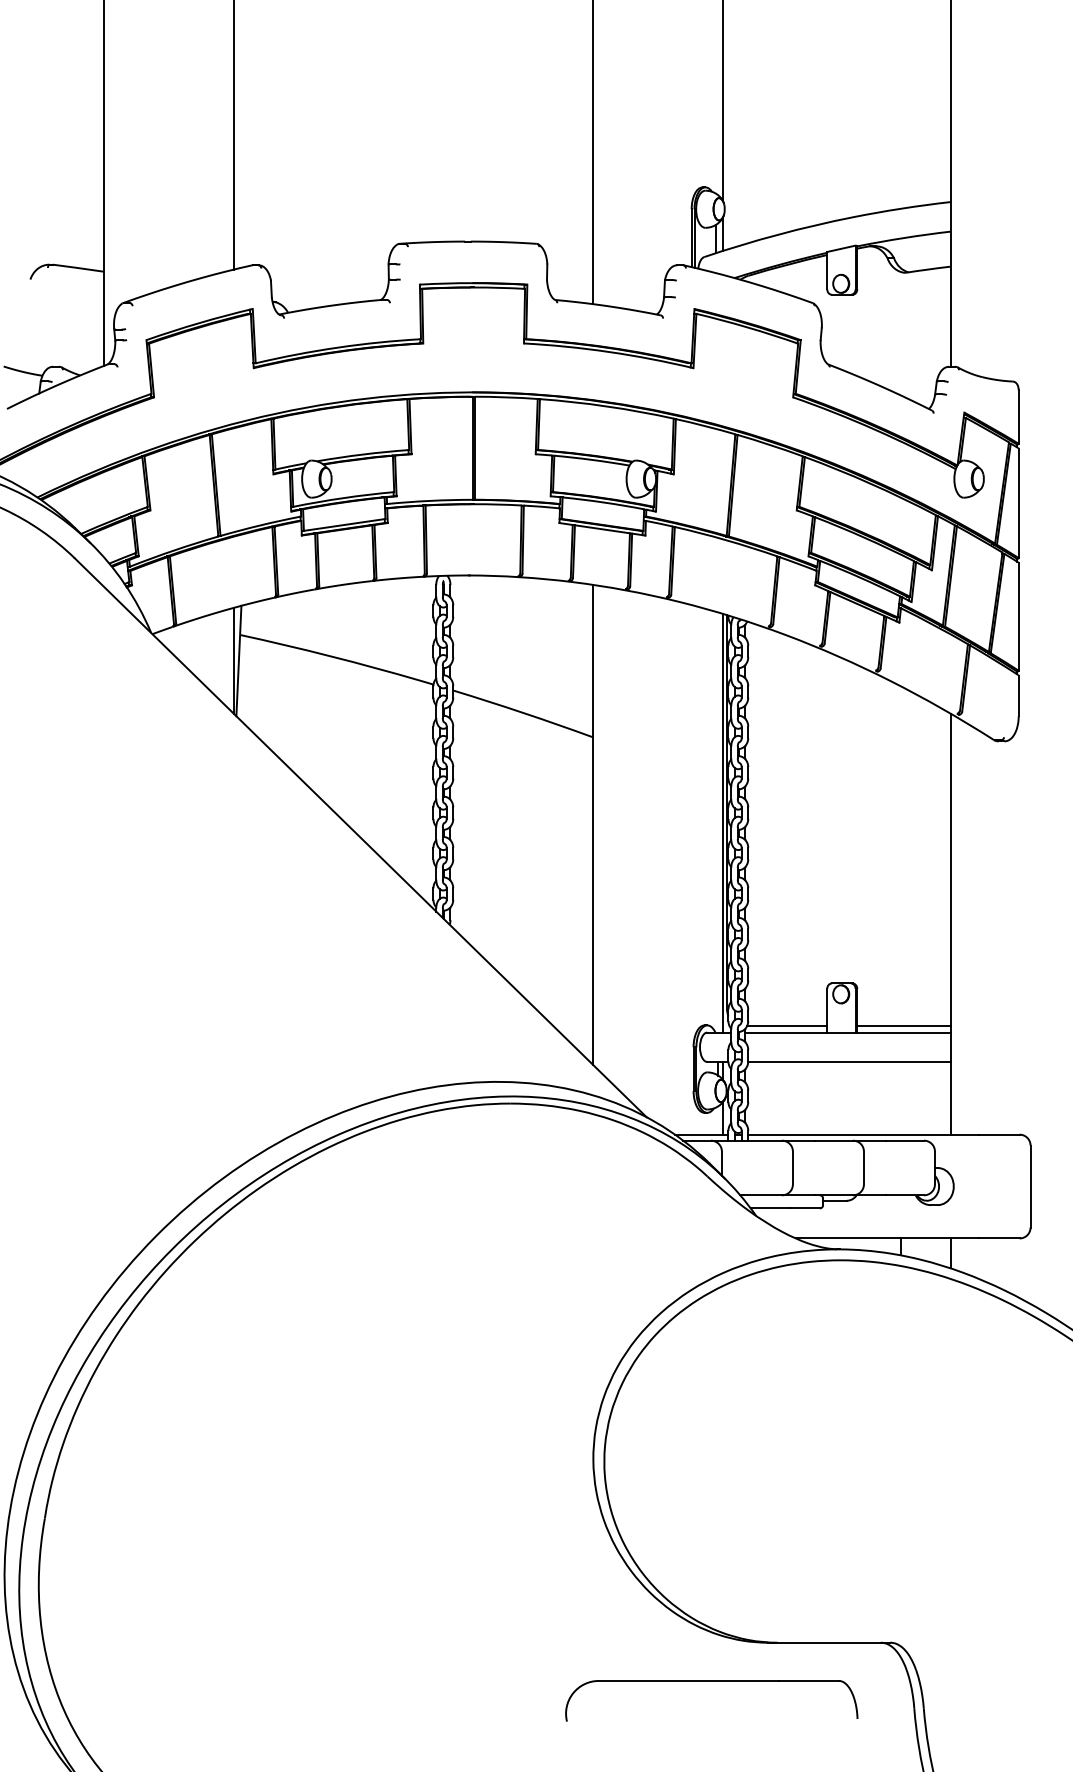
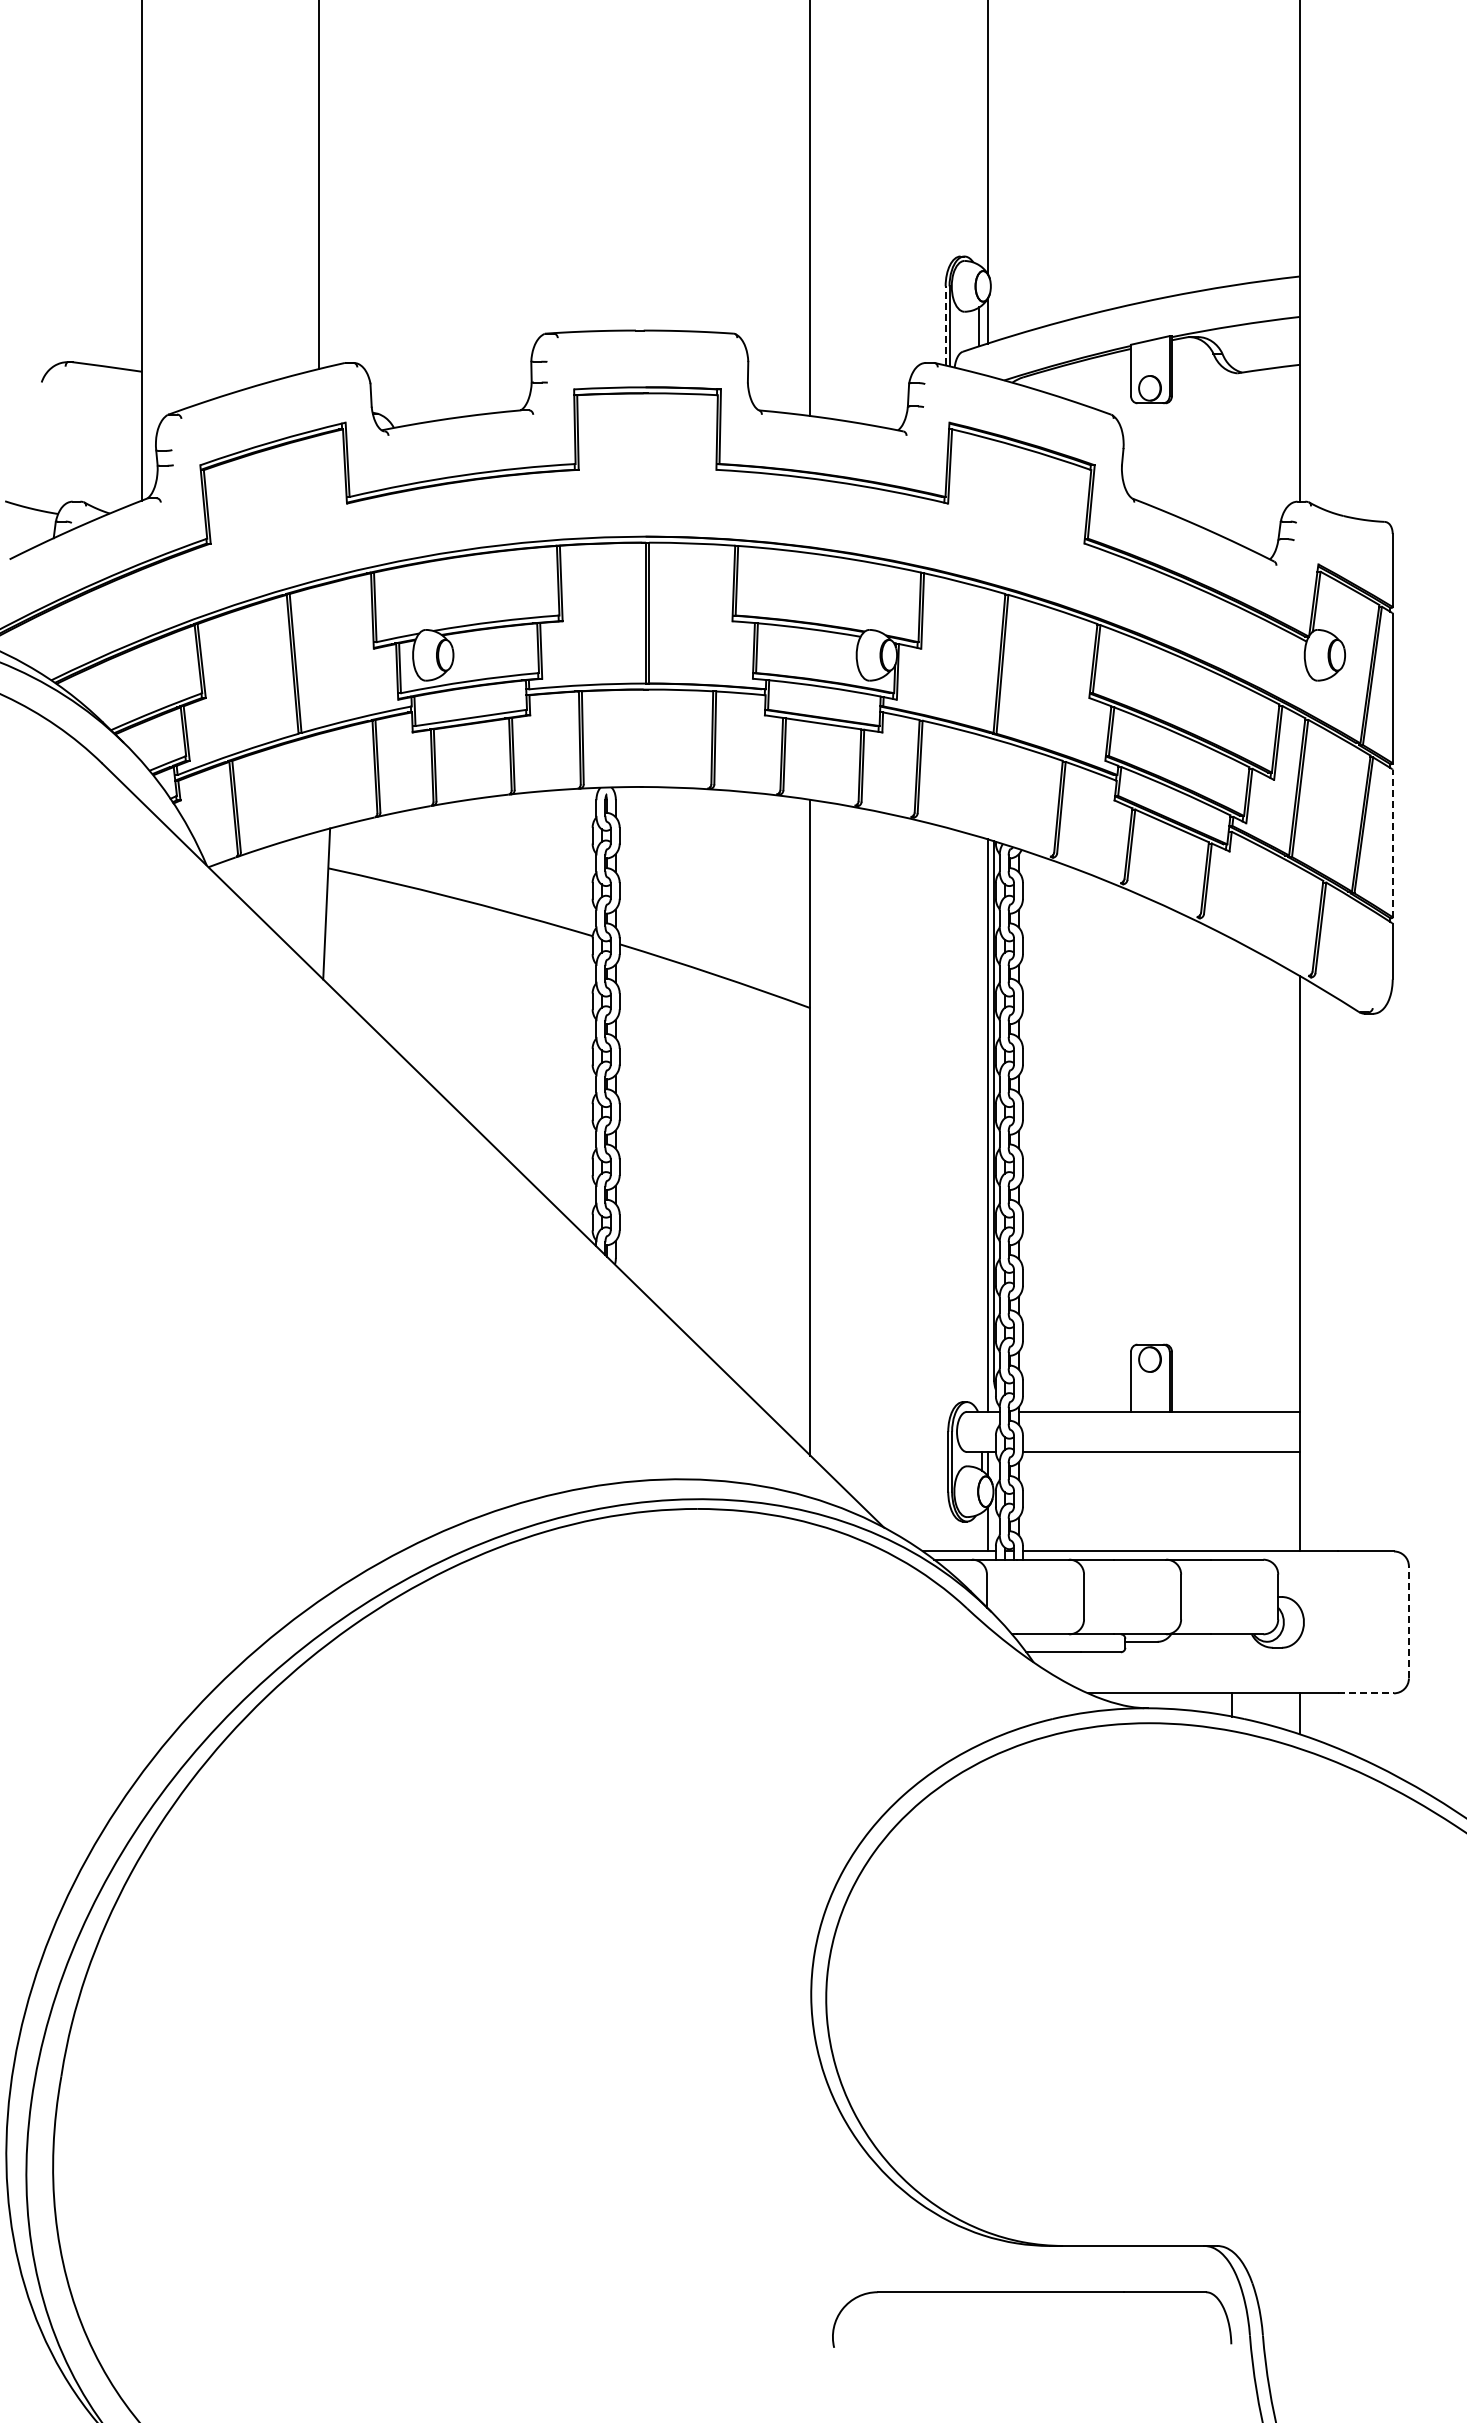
line: (691, 237) -> (945, 325), solid -> dashed
line: (1018, 616) -> (1392, 843), solid -> dashed
line: (233, 660) -> (319, 903), removed
line: (786, 1025) -> (1075, 1402), removed
line: (903, 1025) -> (1235, 1402), removed
line: (1030, 1185) -> (1408, 1621), solid -> dashed
line: (999, 1238) -> (1366, 1693), solid -> dashed
part: (712, 1681) -> (1032, 2292), moved

